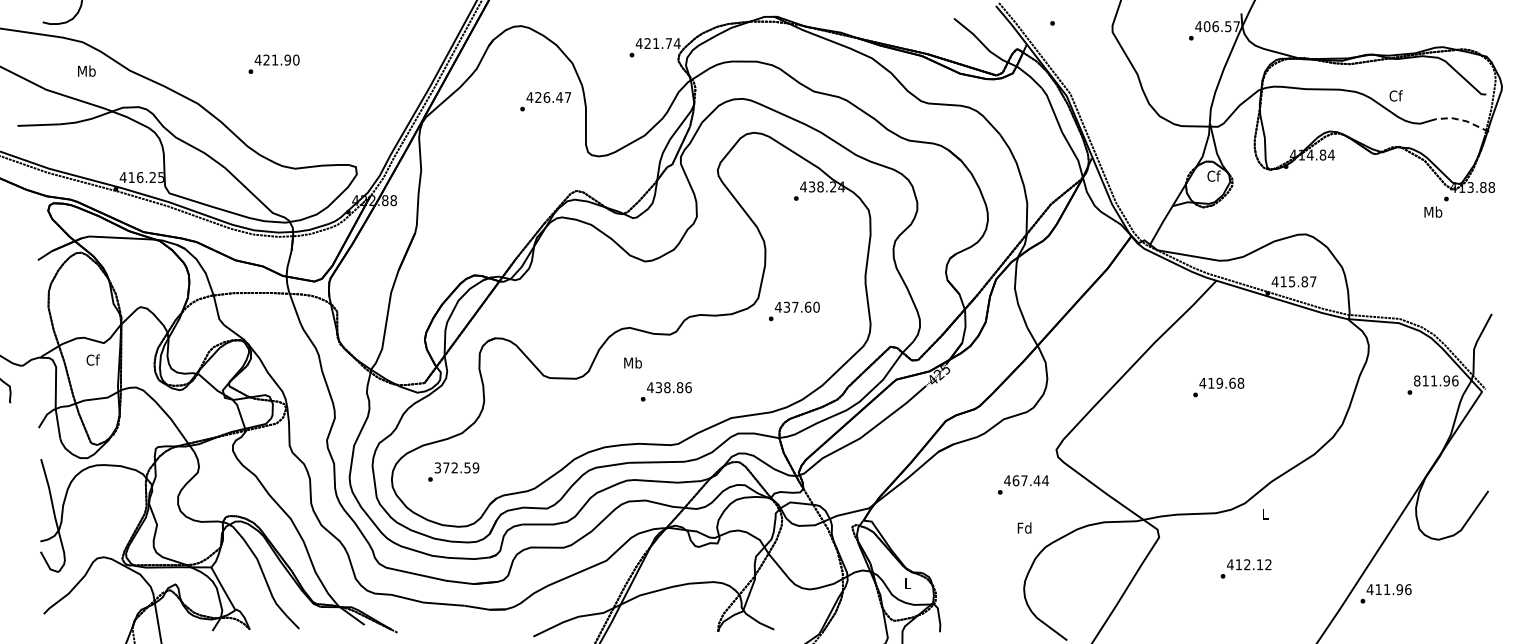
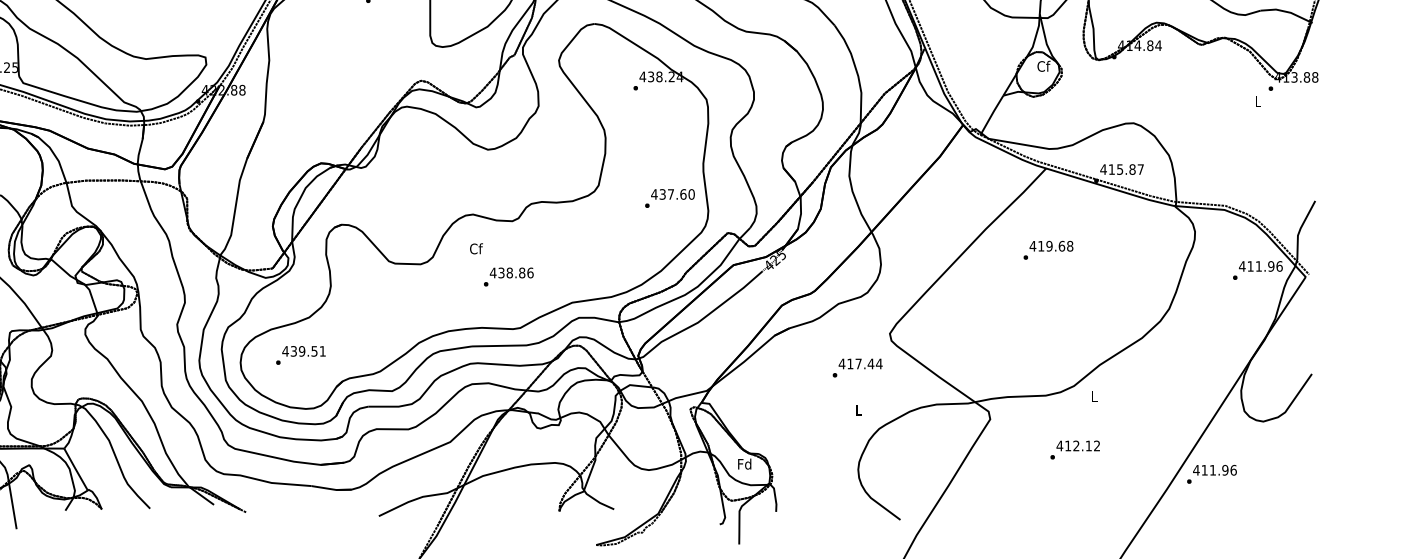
line: (1463, 120) -> (1287, 11), dashed -> solid
text: (1433, 211) -> (1258, 100), Mb -> L
text: (794, 311) -> (670, 198), moved
text: (632, 362) -> (475, 248), Mb -> Cf
text: (1416, 380) -> (1241, 265), 811.96 -> 411.96
text: (1218, 387) -> (1048, 250), moved
text: (456, 467) -> (303, 350), 372.59 -> 439.51
text: (1015, 480) -> (849, 363), 467.44 -> 417.44
text: (1024, 527) -> (858, 409), Fd -> L
text: (907, 582) -> (744, 463), L -> Fd

